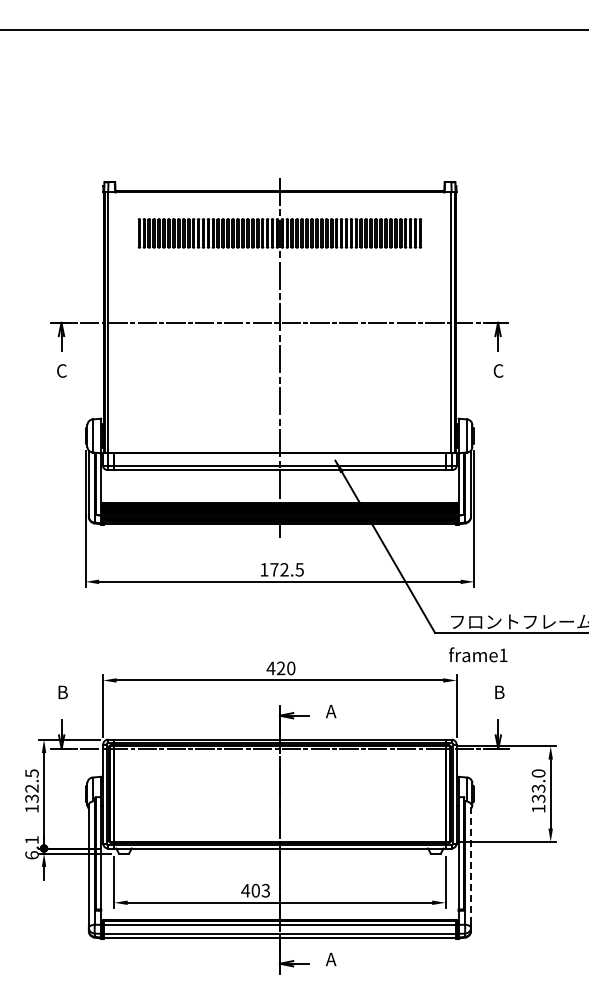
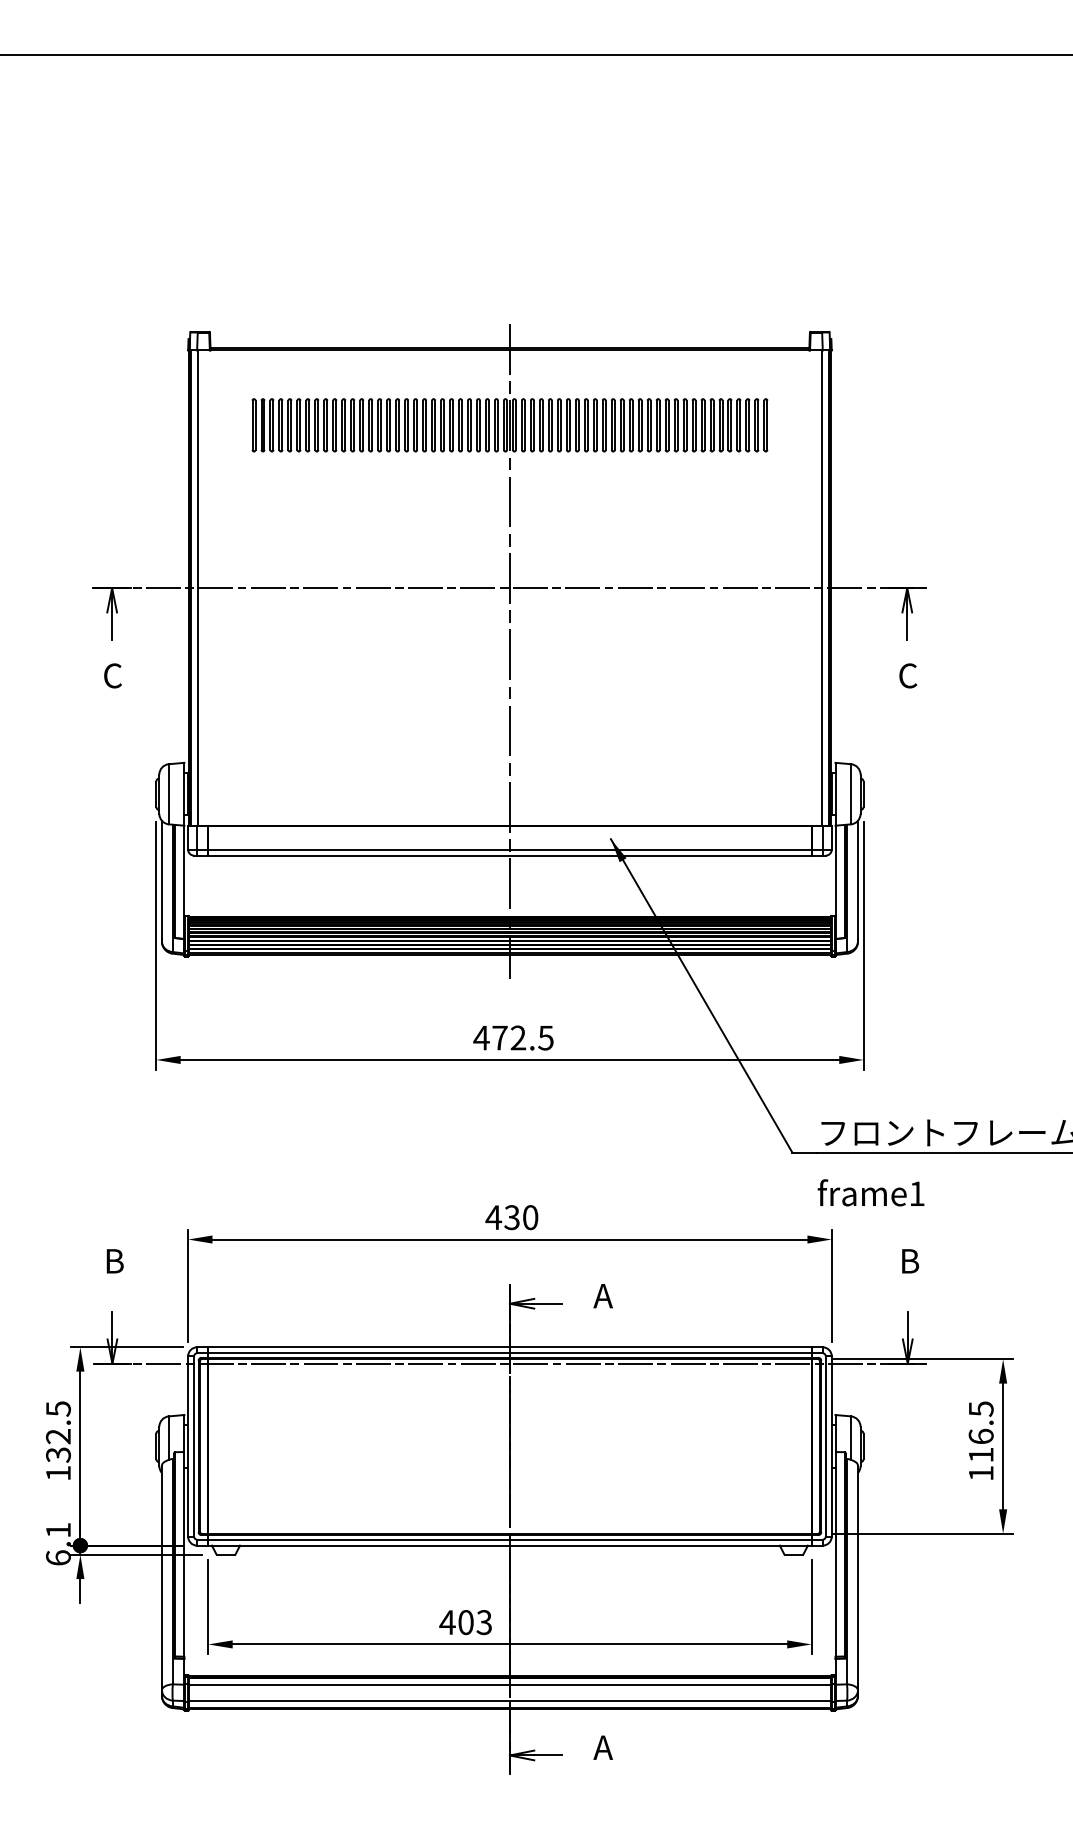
text: (263, 569) -> (480, 1037), 172.5 -> 472.5
text: (280, 668) -> (511, 1217), 420 -> 430
text: (538, 786) -> (980, 1432), 133.0 -> 116.5
line: (470, 864) -> (857, 1574), dashed -> solid

